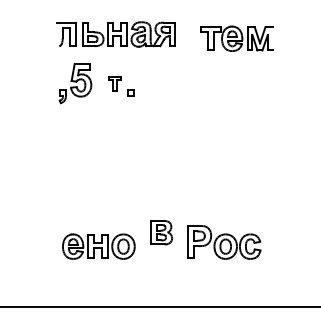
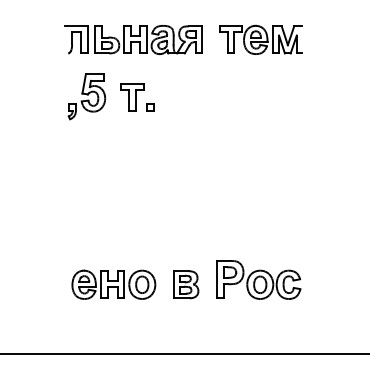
part: (236, 38) -> (260, 39), moved
part: (115, 84) -> (132, 97), size x1.67
part: (161, 232) -> (186, 284), moved

